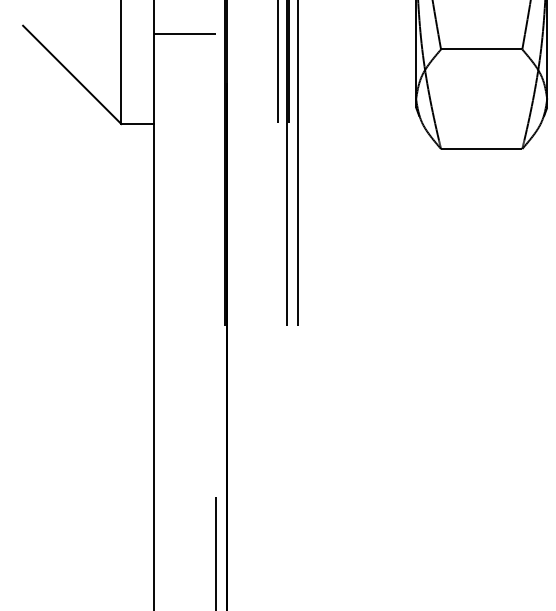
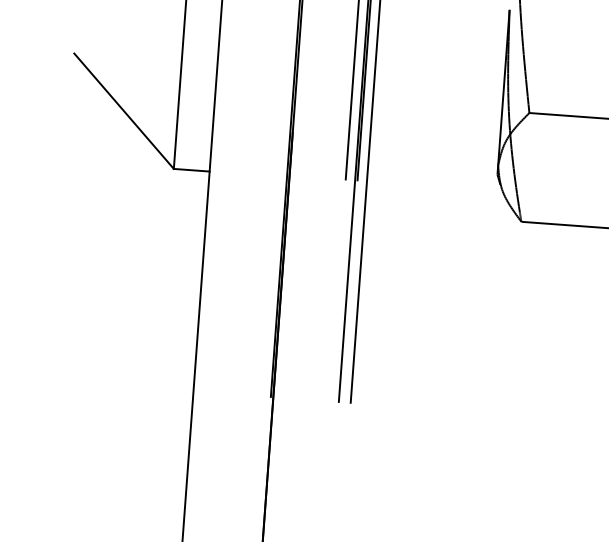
line: (185, 33) -> (251, 75), removed

